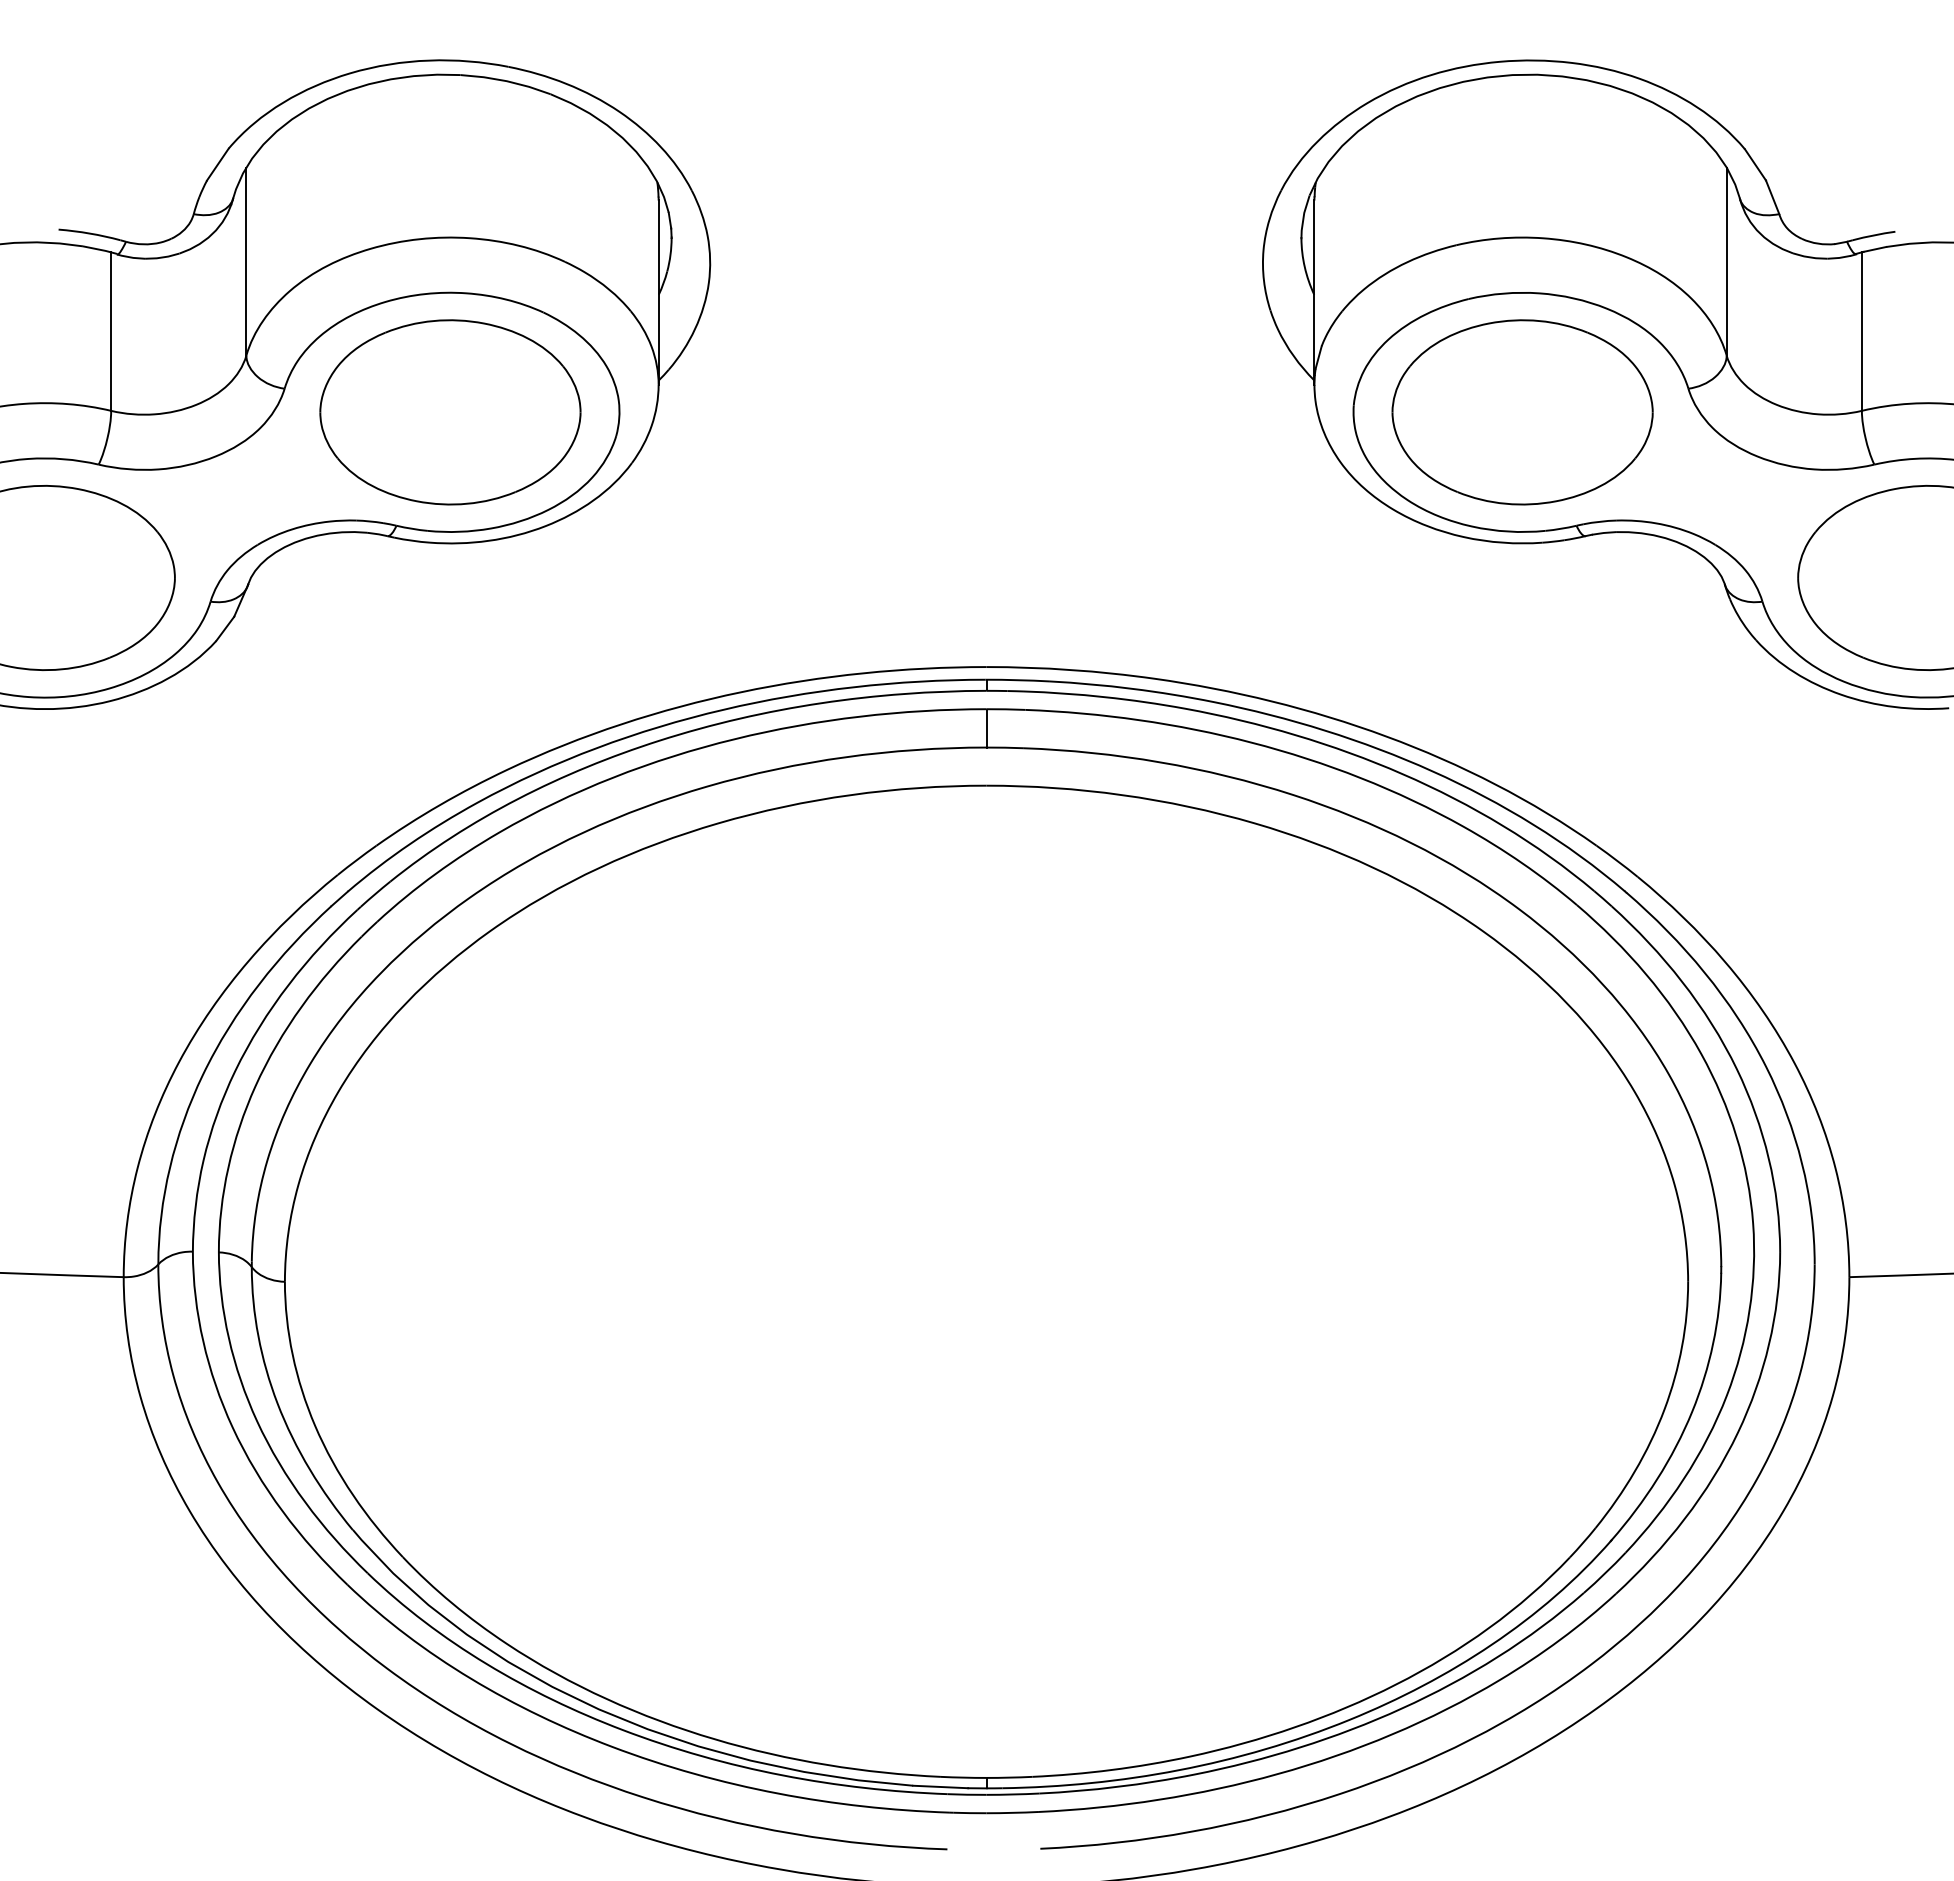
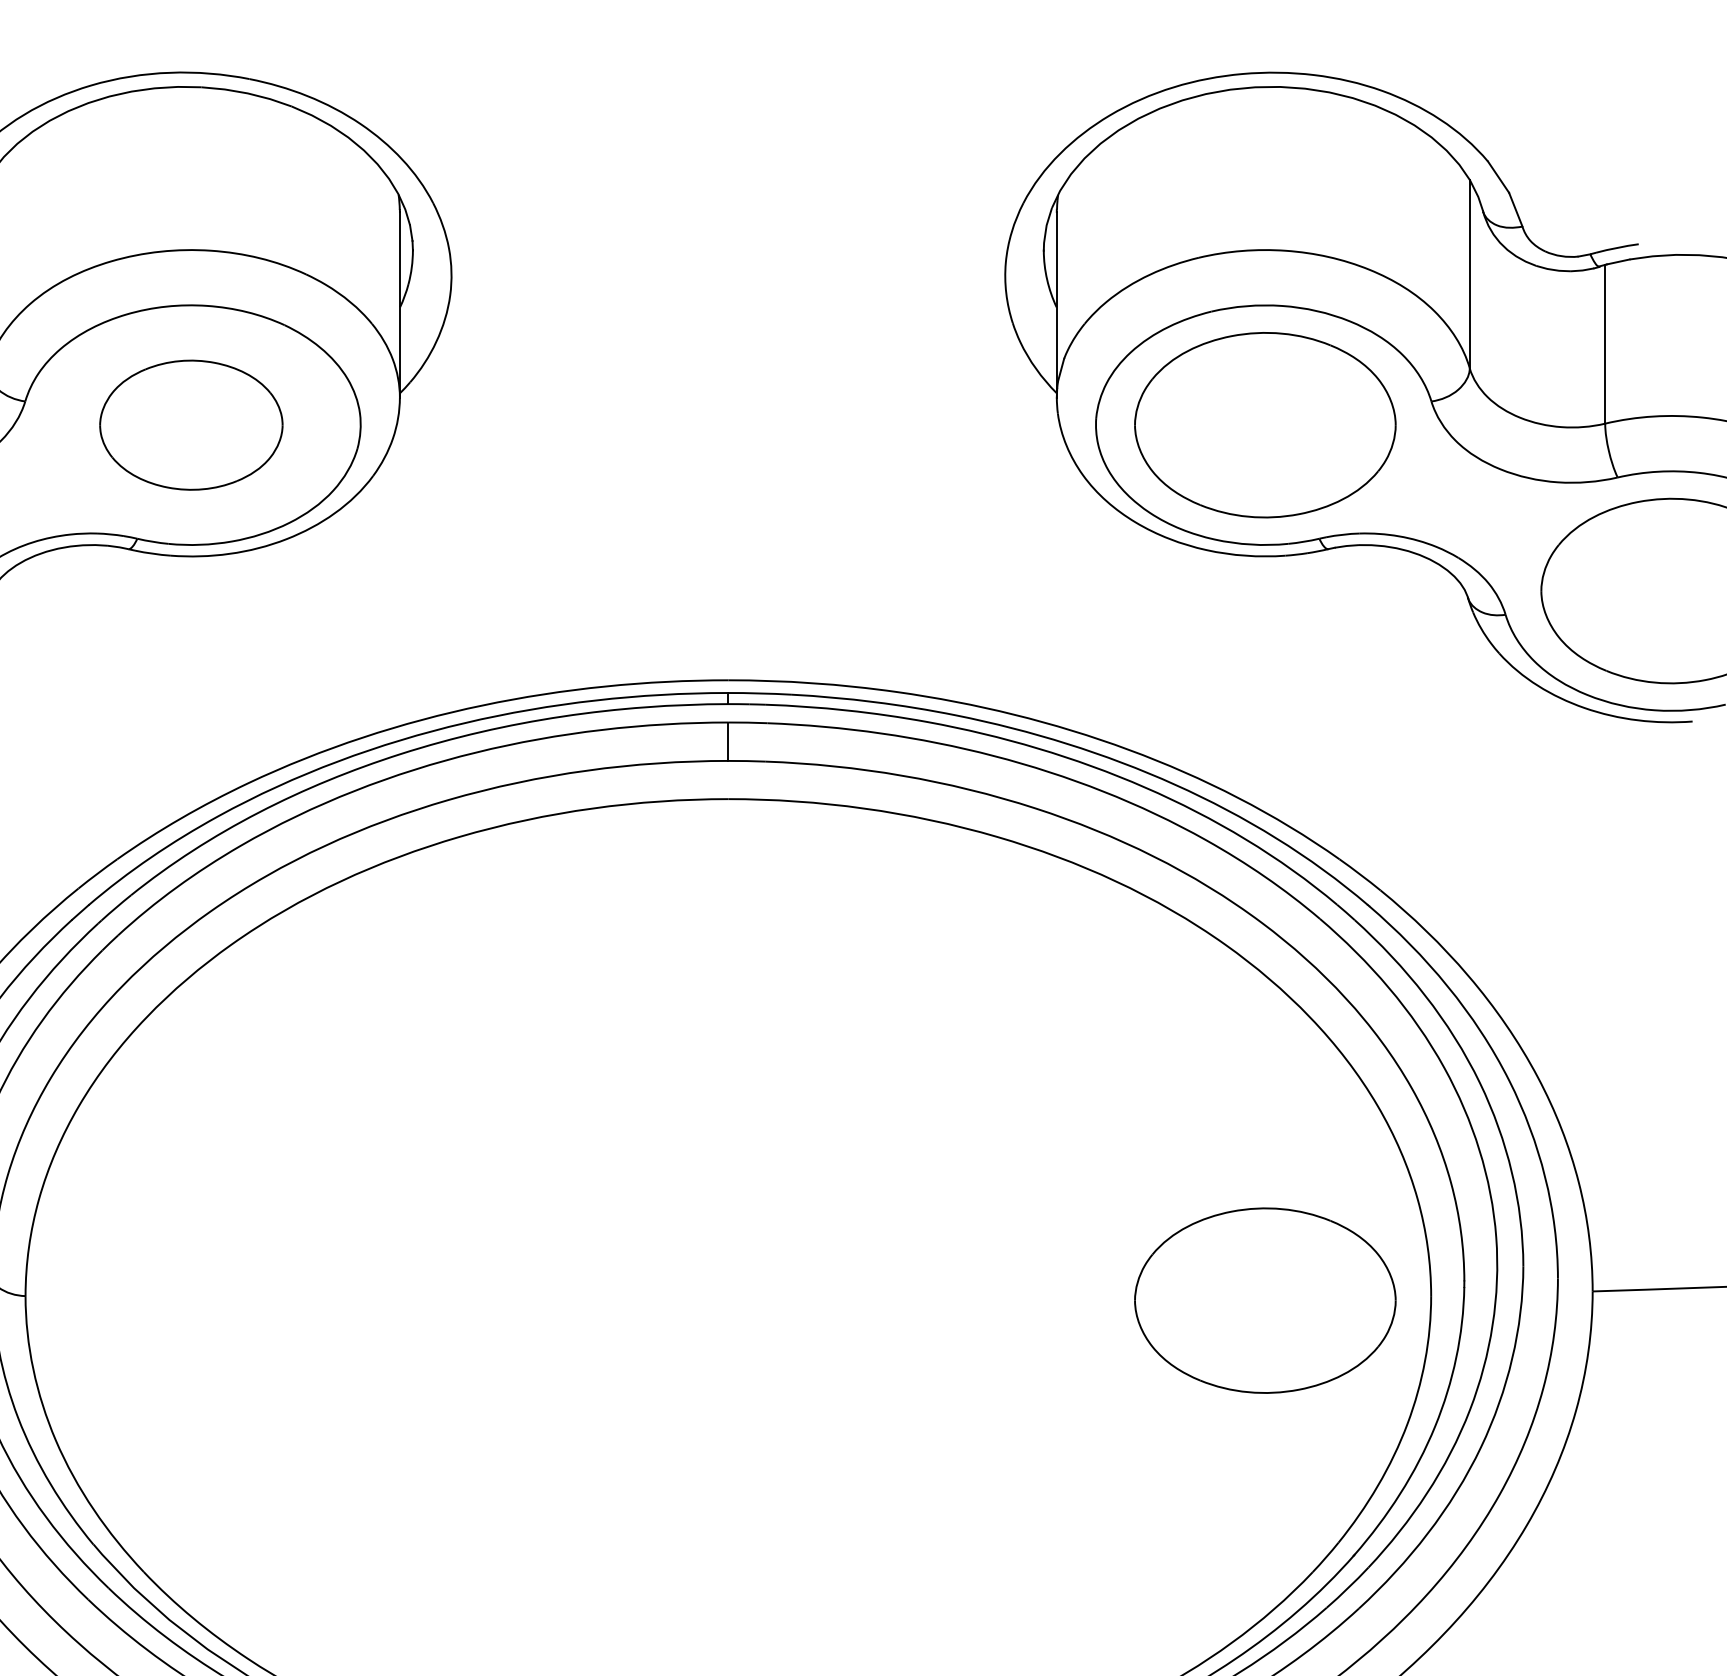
part: (450, 412) -> (191, 425), size x0.7
part: (1522, 1286) -> (1265, 1300), added

